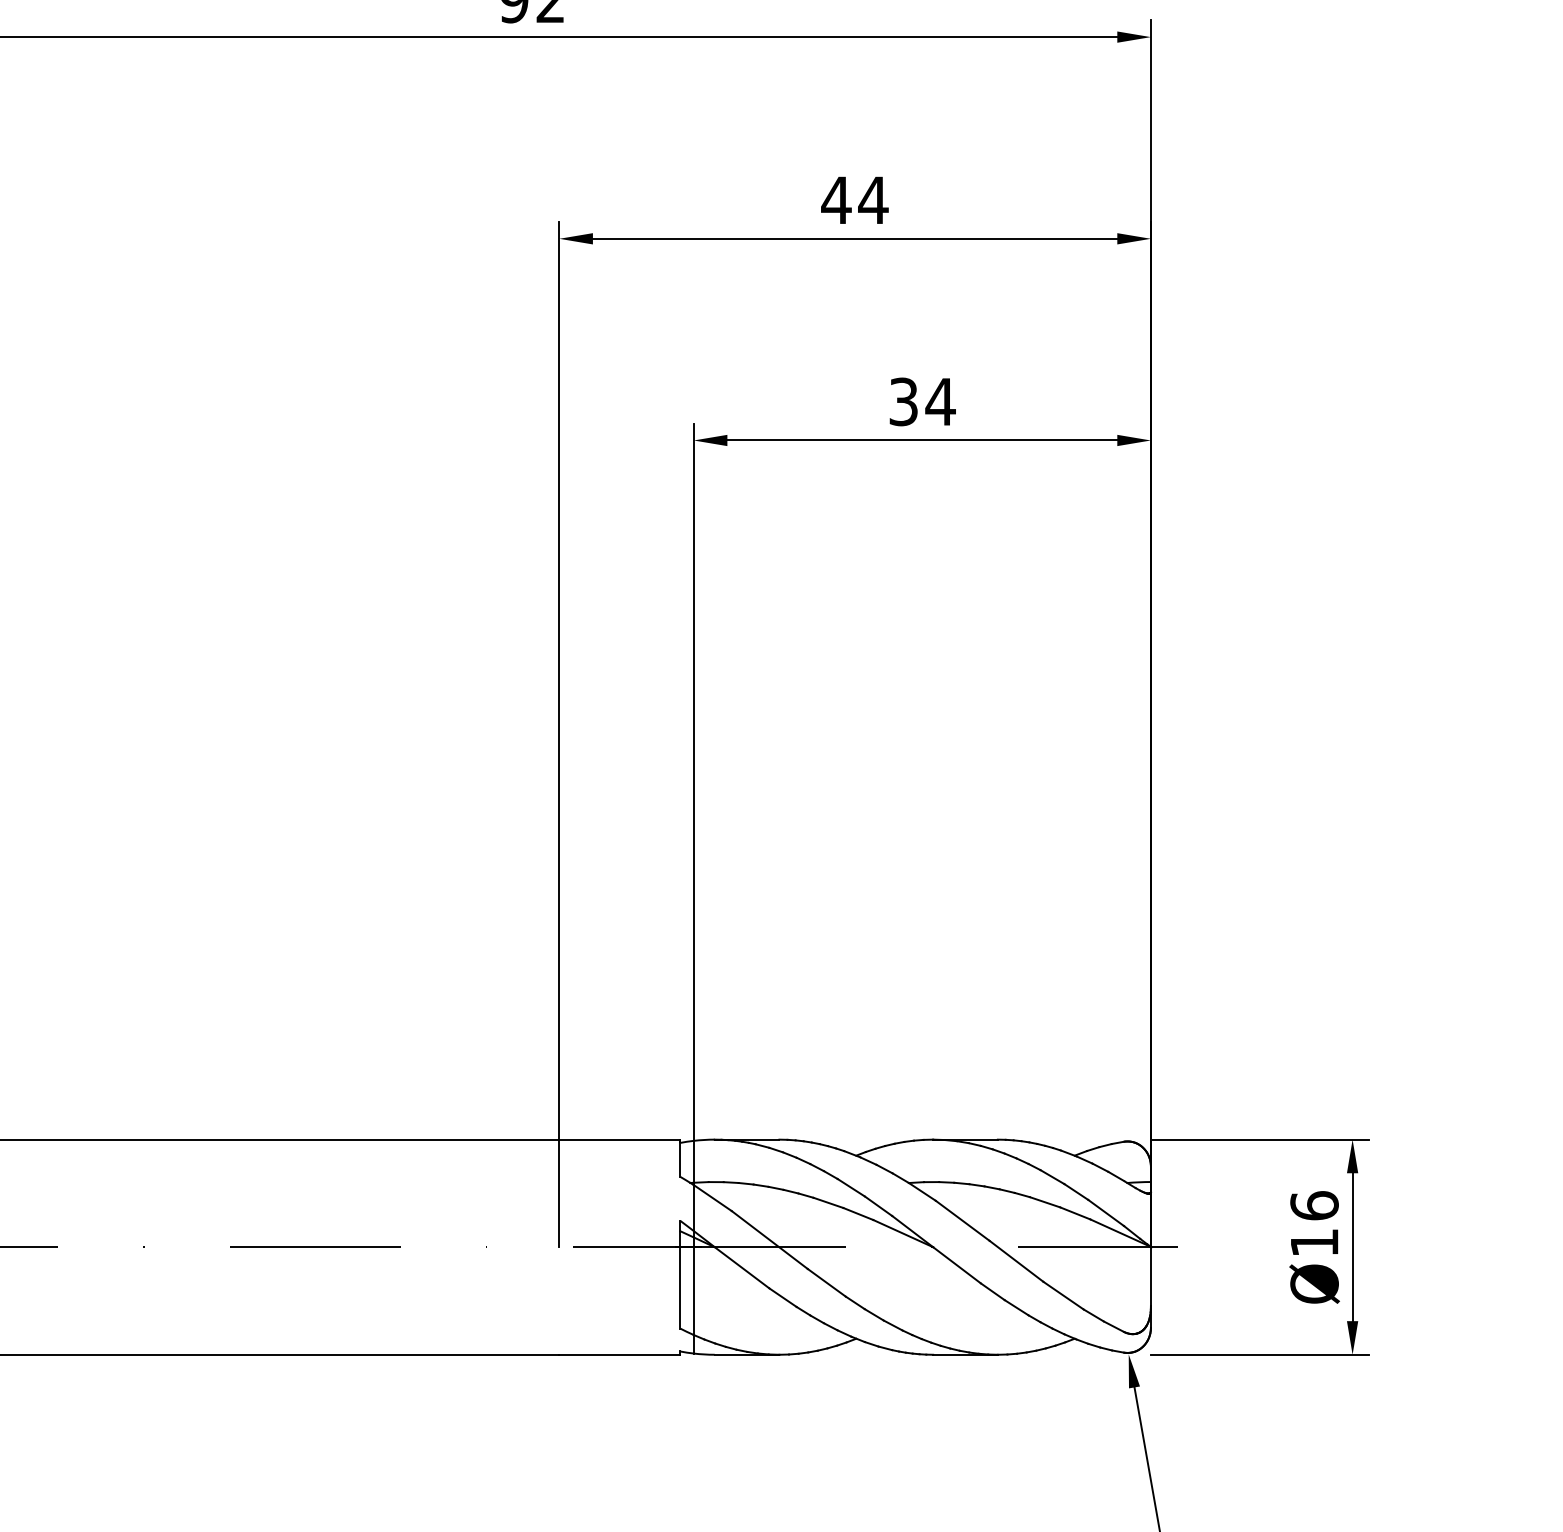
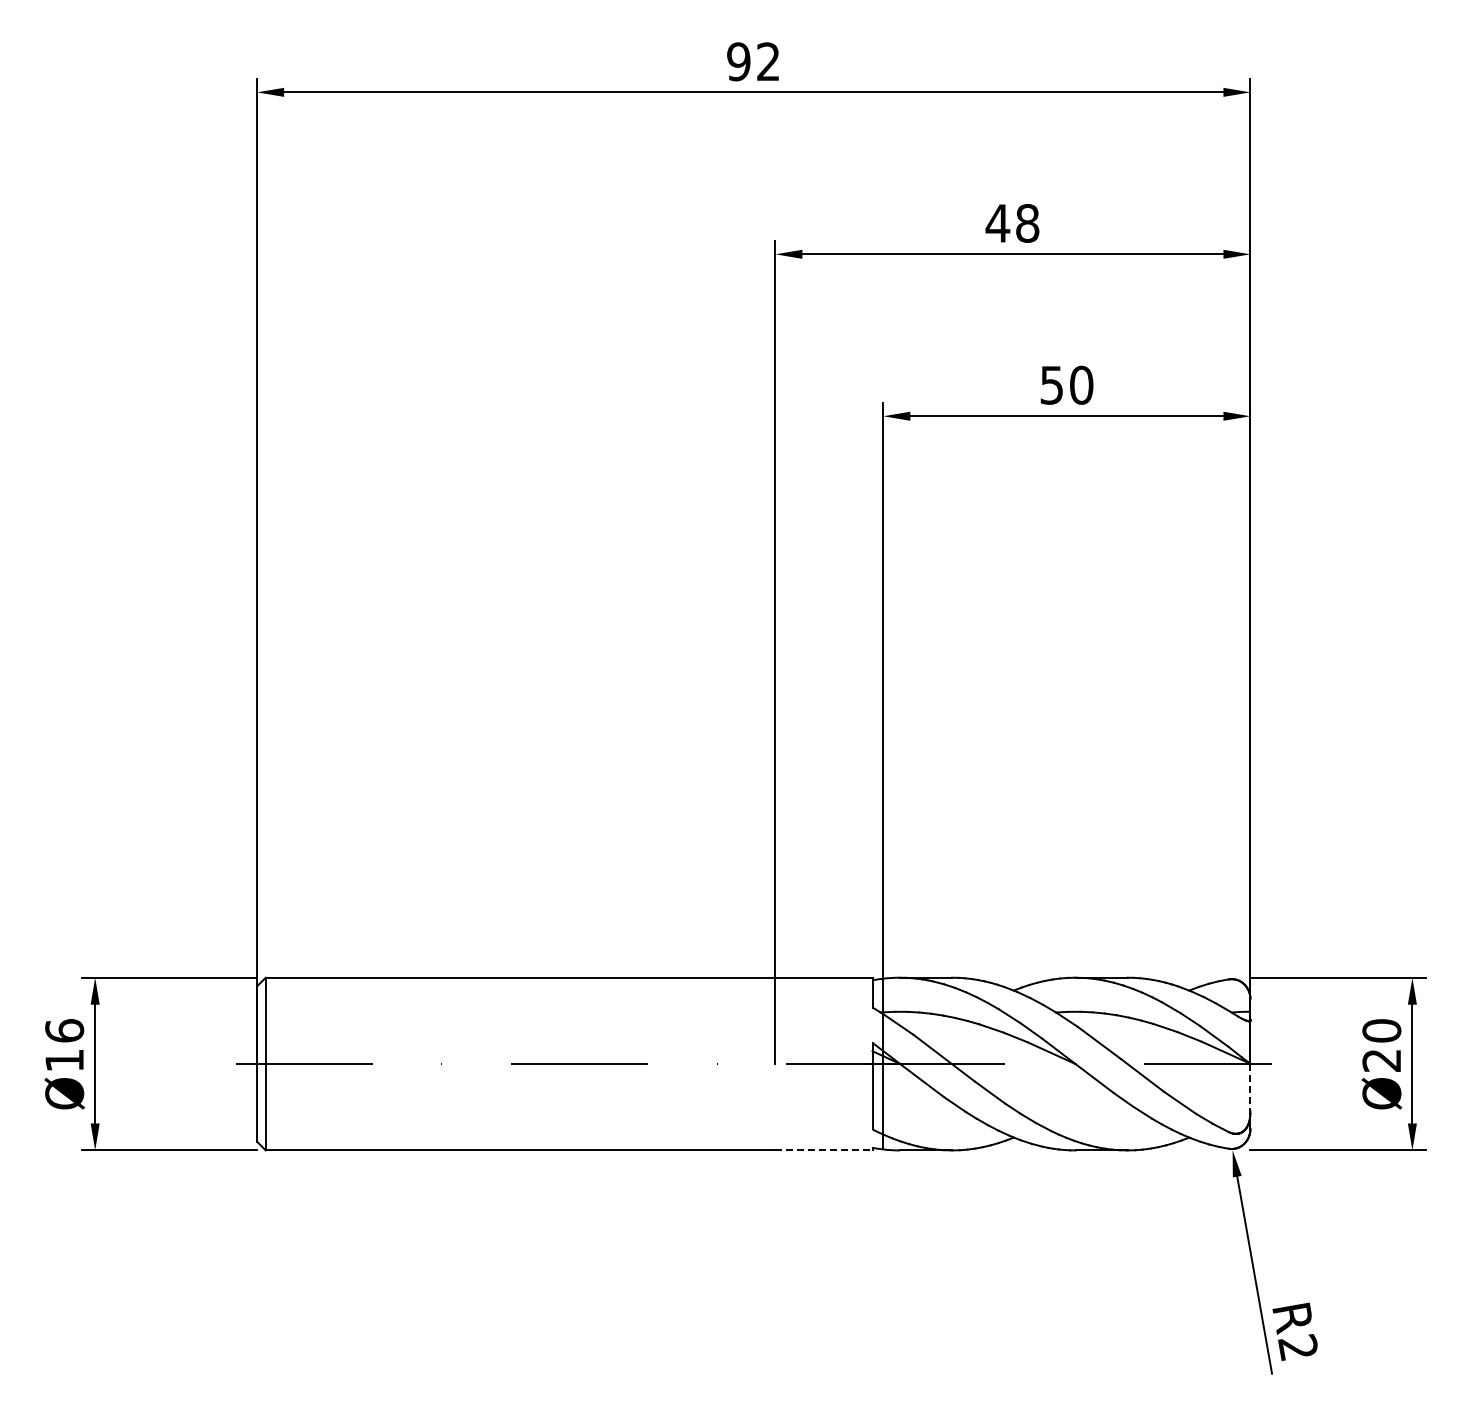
text: (873, 200) -> (1027, 223), 44 -> 48
text: (923, 400) -> (1067, 384), 34 -> 50
text: (1314, 1224) -> (1381, 1045), Ø16 -> Ø20
line: (1150, 1276) -> (1250, 1087), solid -> dashed
line: (619, 1354) -> (823, 1150), solid -> dashed

